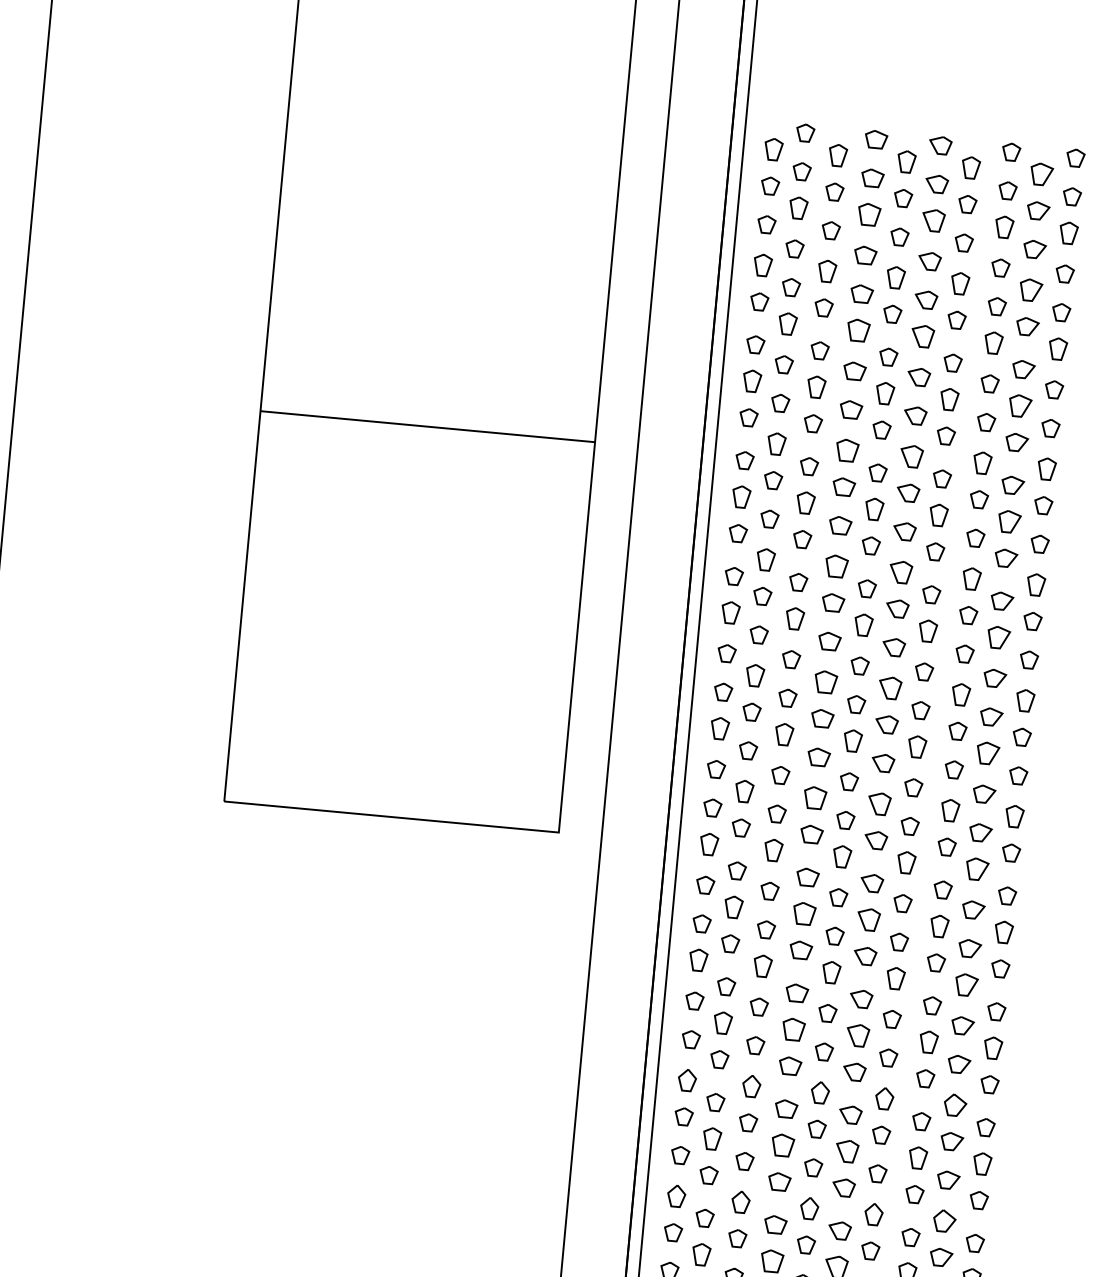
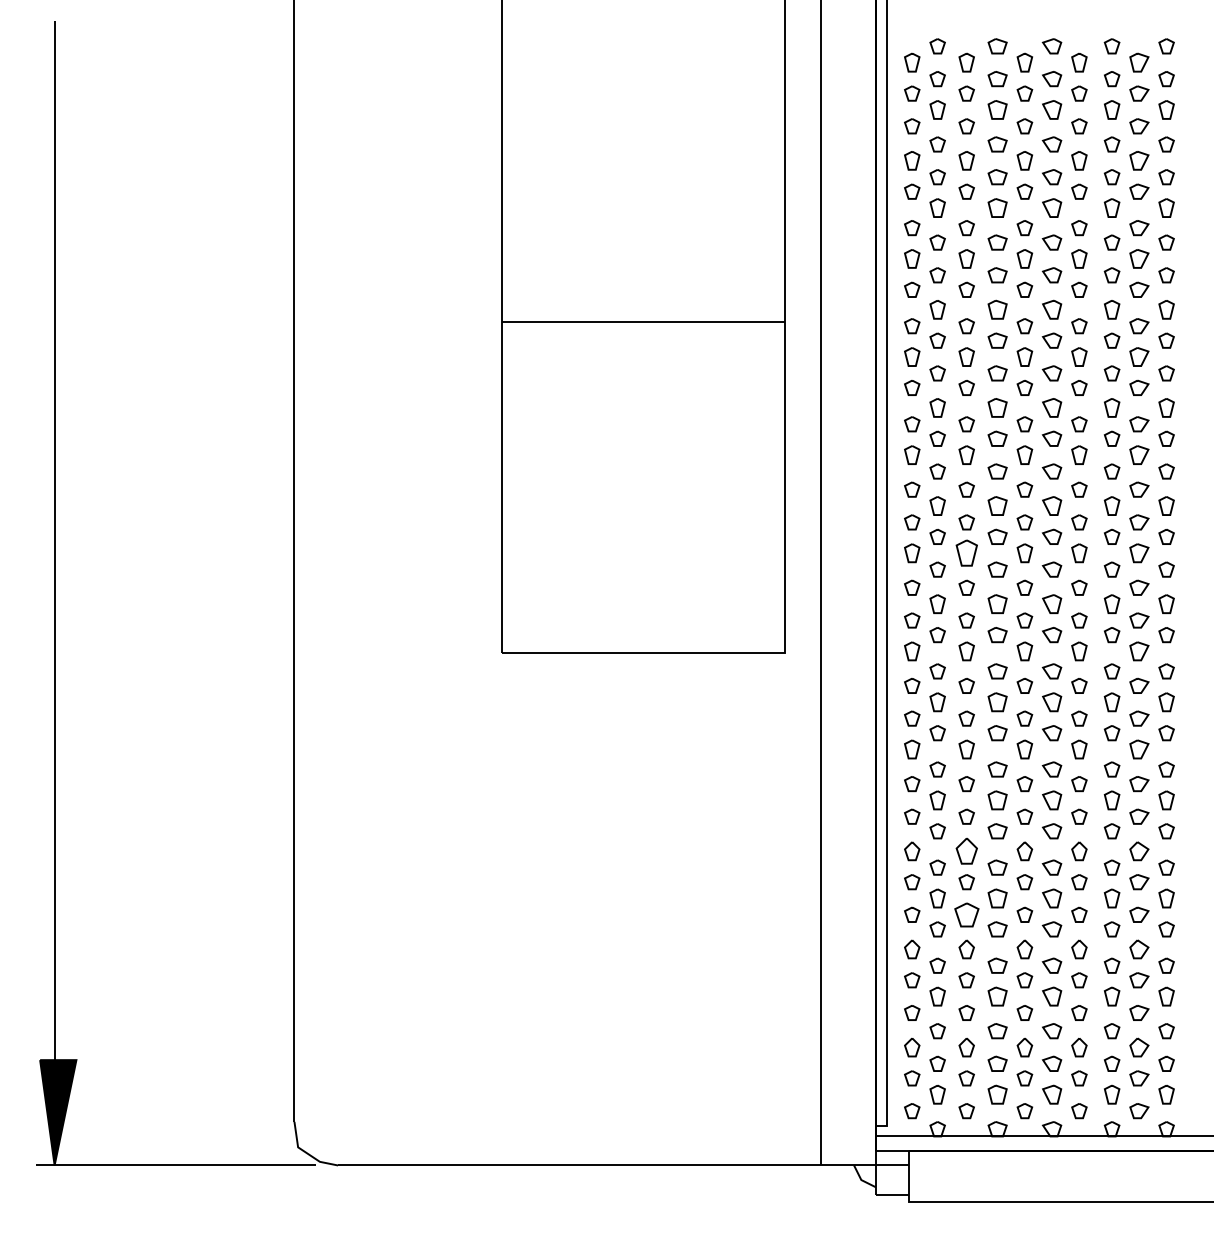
part: (783, 734) -> (966, 553), size x1.4
part: (751, 1086) -> (966, 851), size x1.4
part: (744, 1160) -> (966, 914), size x1.6

